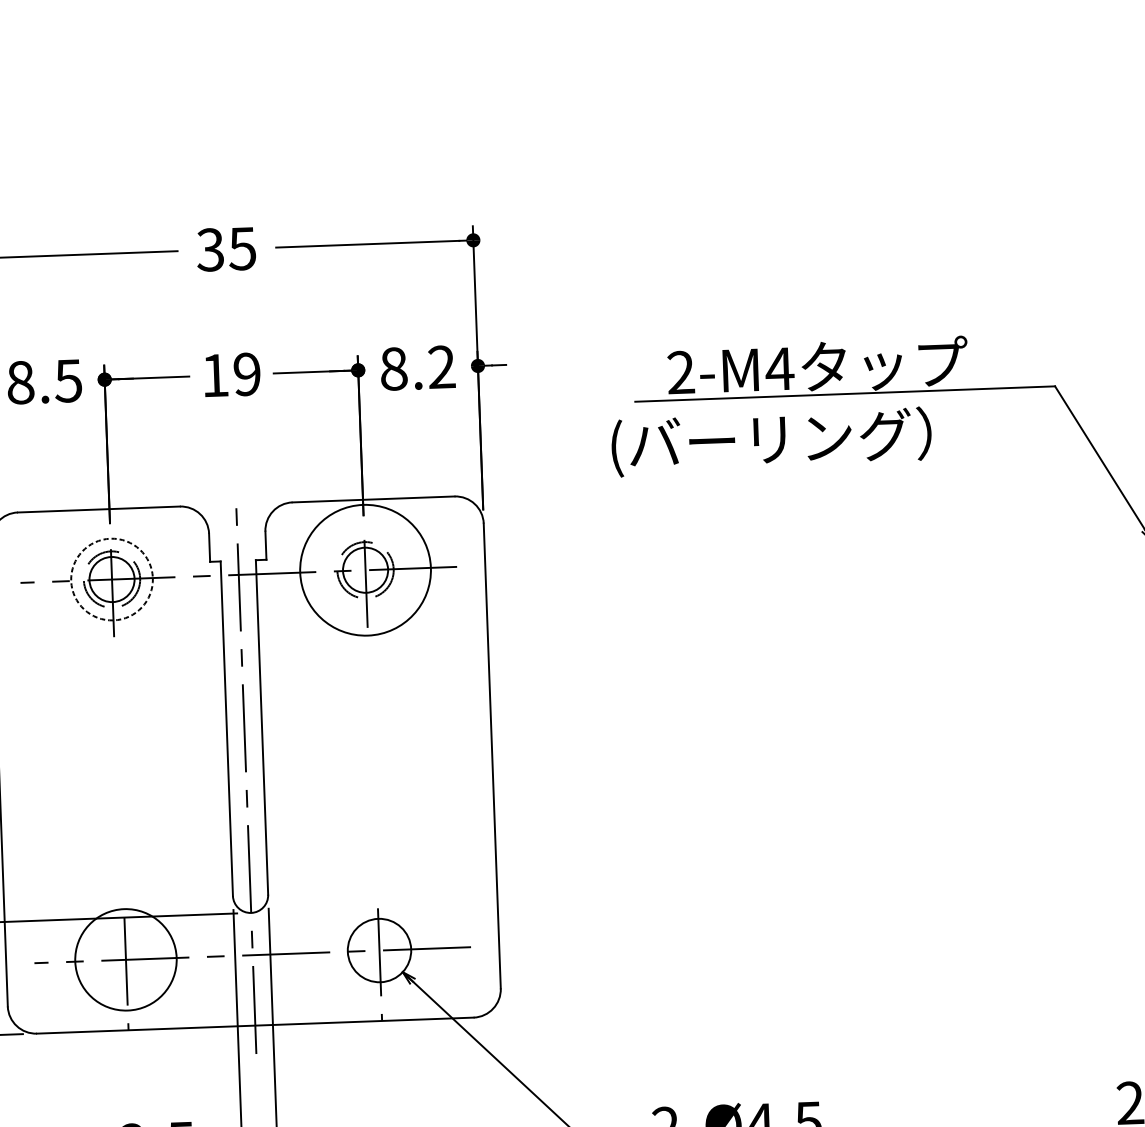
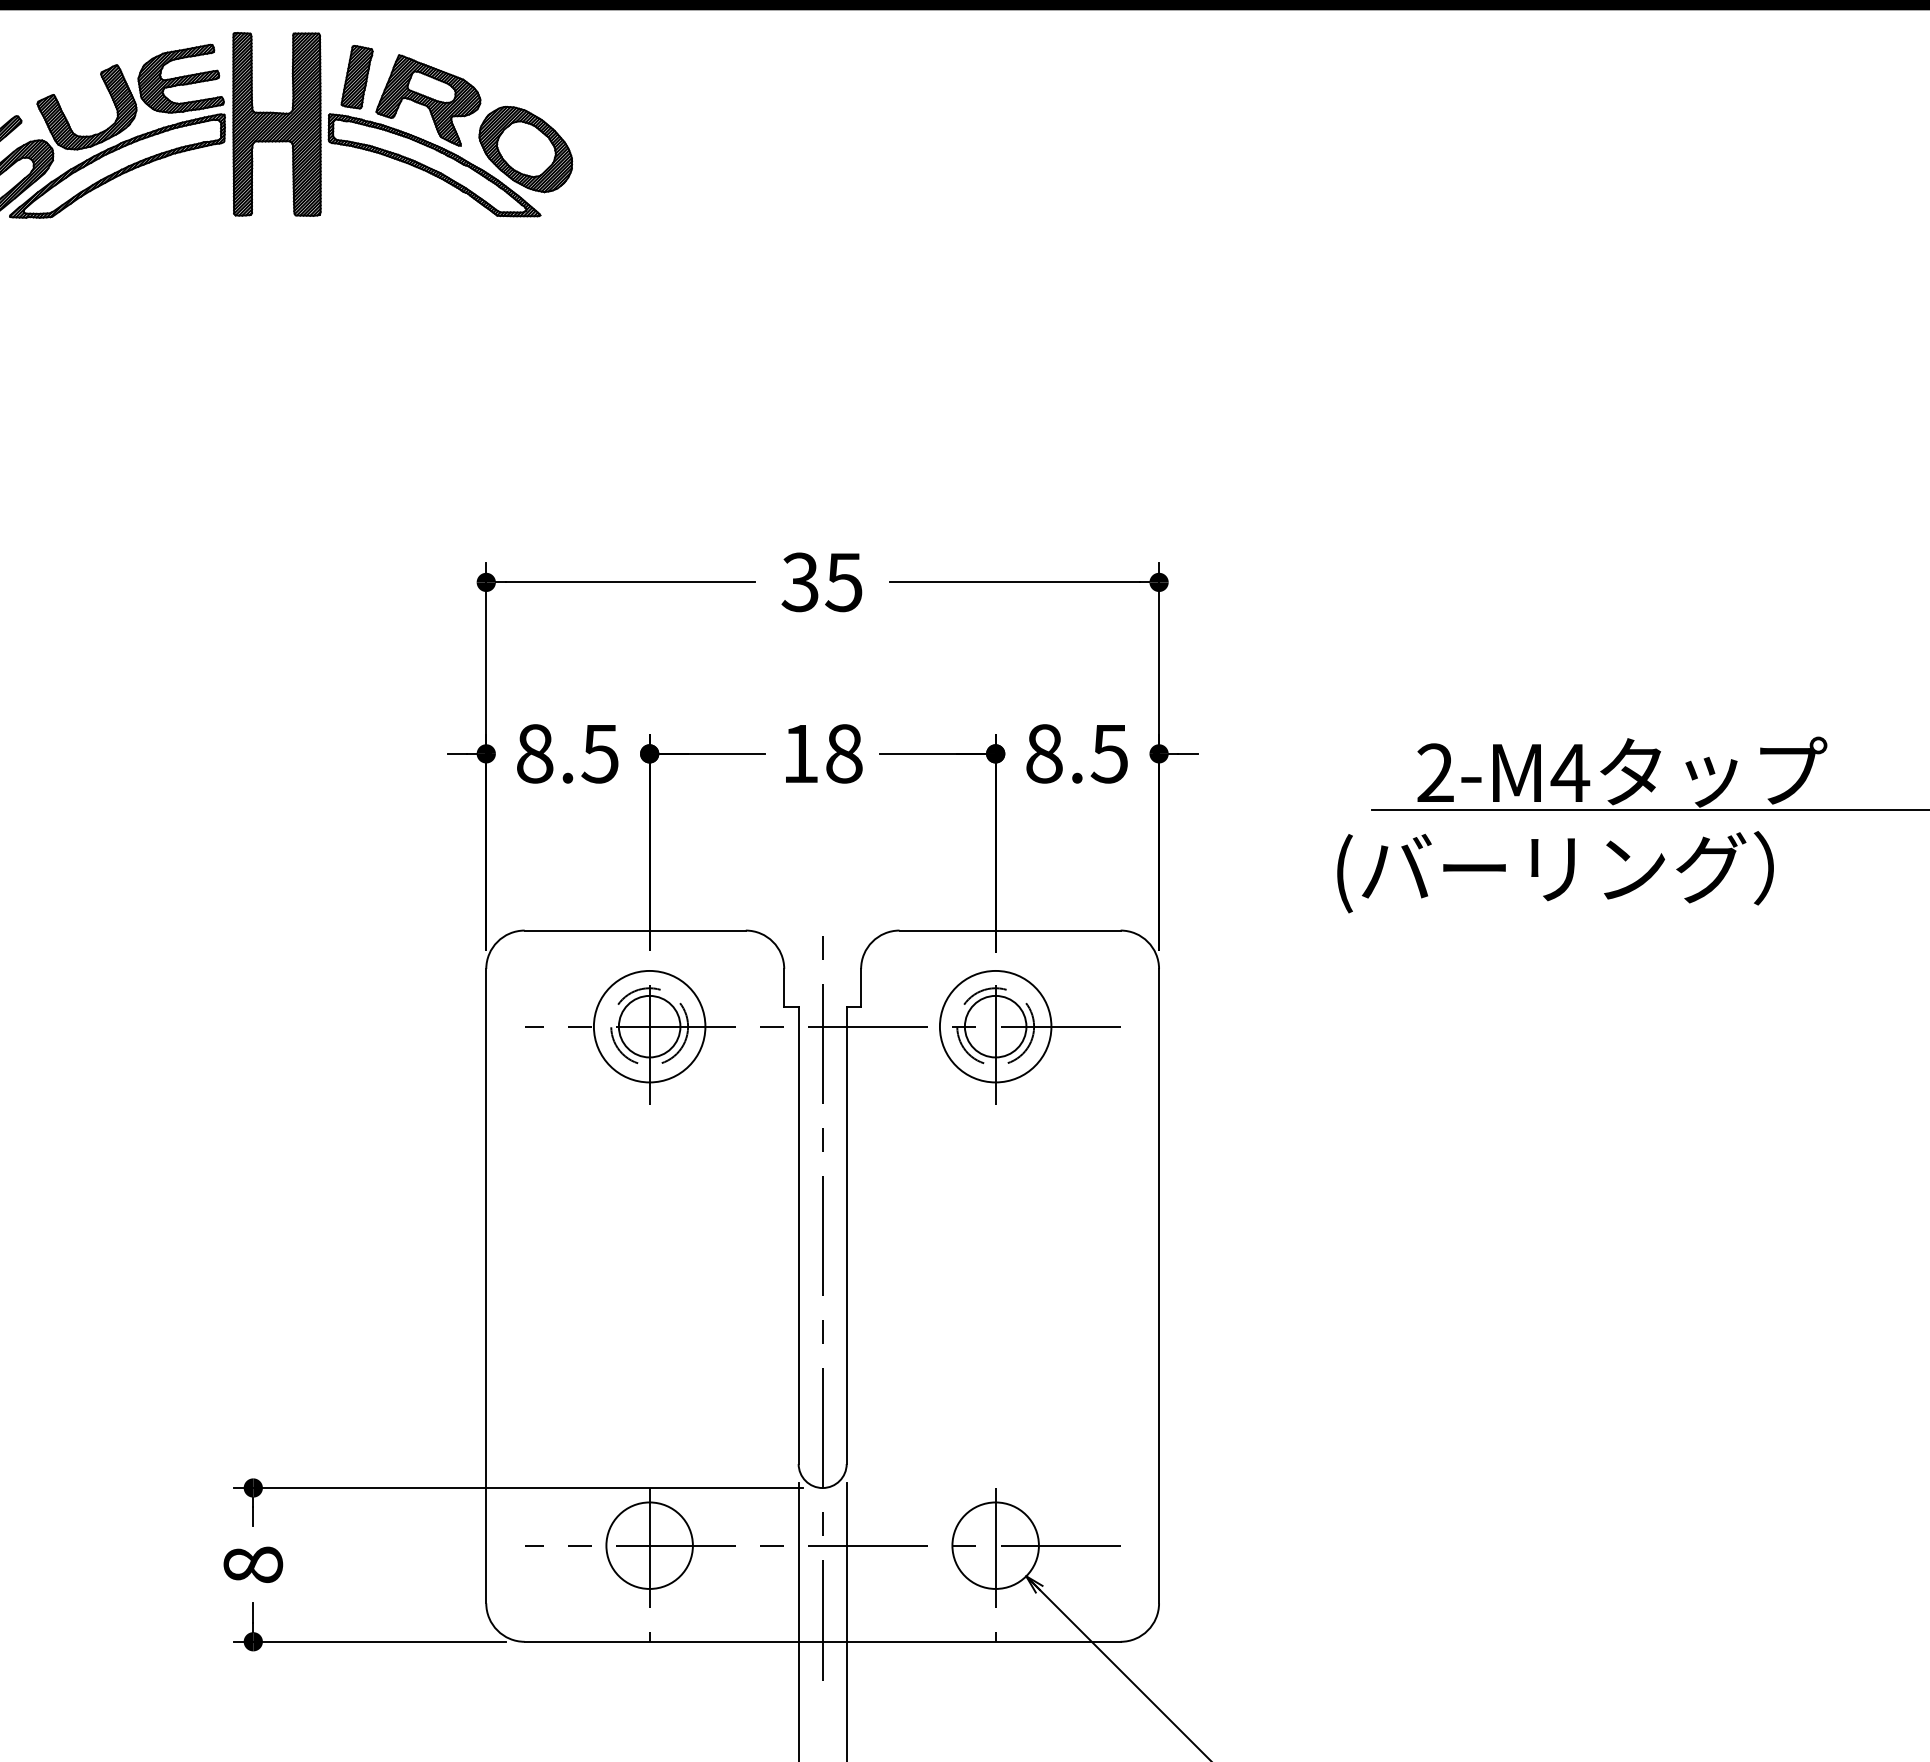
text: (440, 367) -> (1108, 753), 8.2 -> 8.5
text: (247, 374) -> (844, 753), 19 -> 18
circle: (365, 570) -> (995, 1026), size x0.62
circle: (111, 579) -> (649, 1026), dashed -> solid
circle: (125, 959) -> (649, 1545), size x0.62

